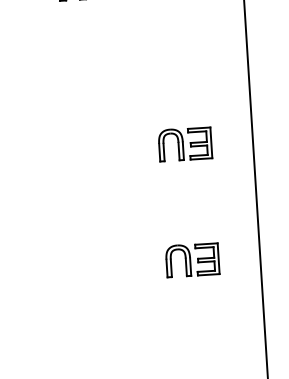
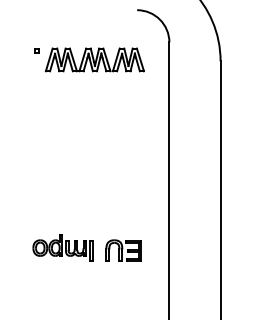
part: (184, 143) -> (123, 172), removed
part: (101, 261) -> (62, 247), added

